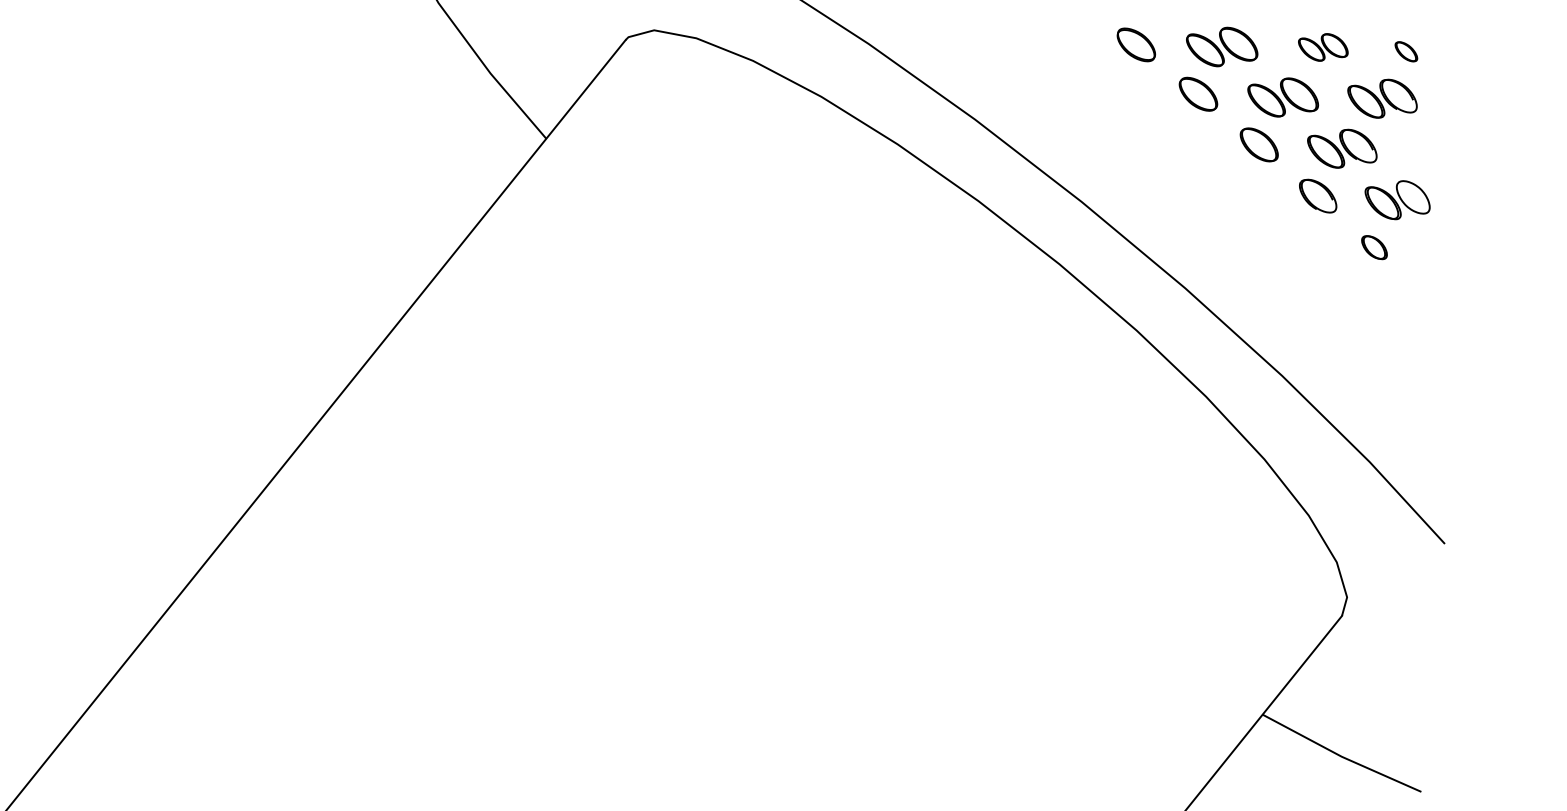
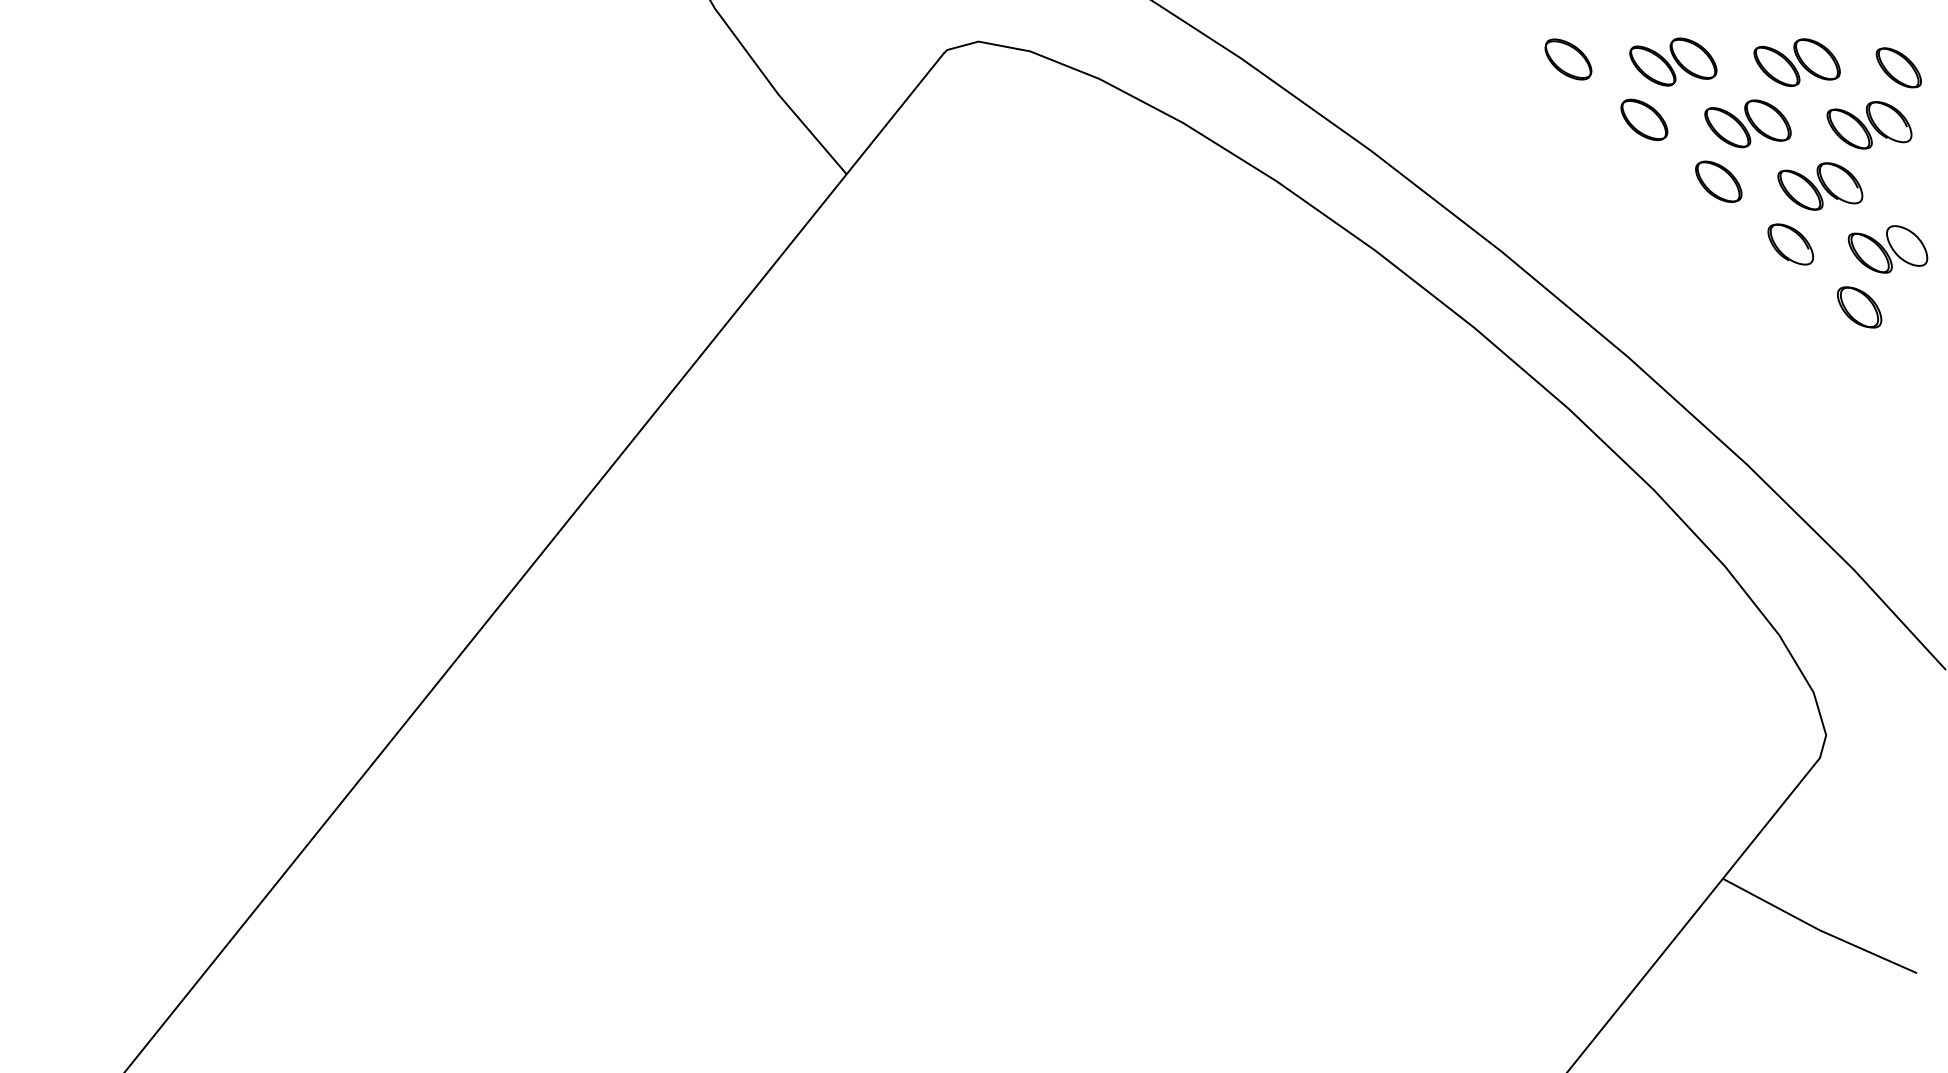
part: (1322, 47) -> (1796, 62), size x1.43
part: (1406, 51) -> (1898, 67), size x1.67
part: (1374, 247) -> (1859, 307), size x1.43

